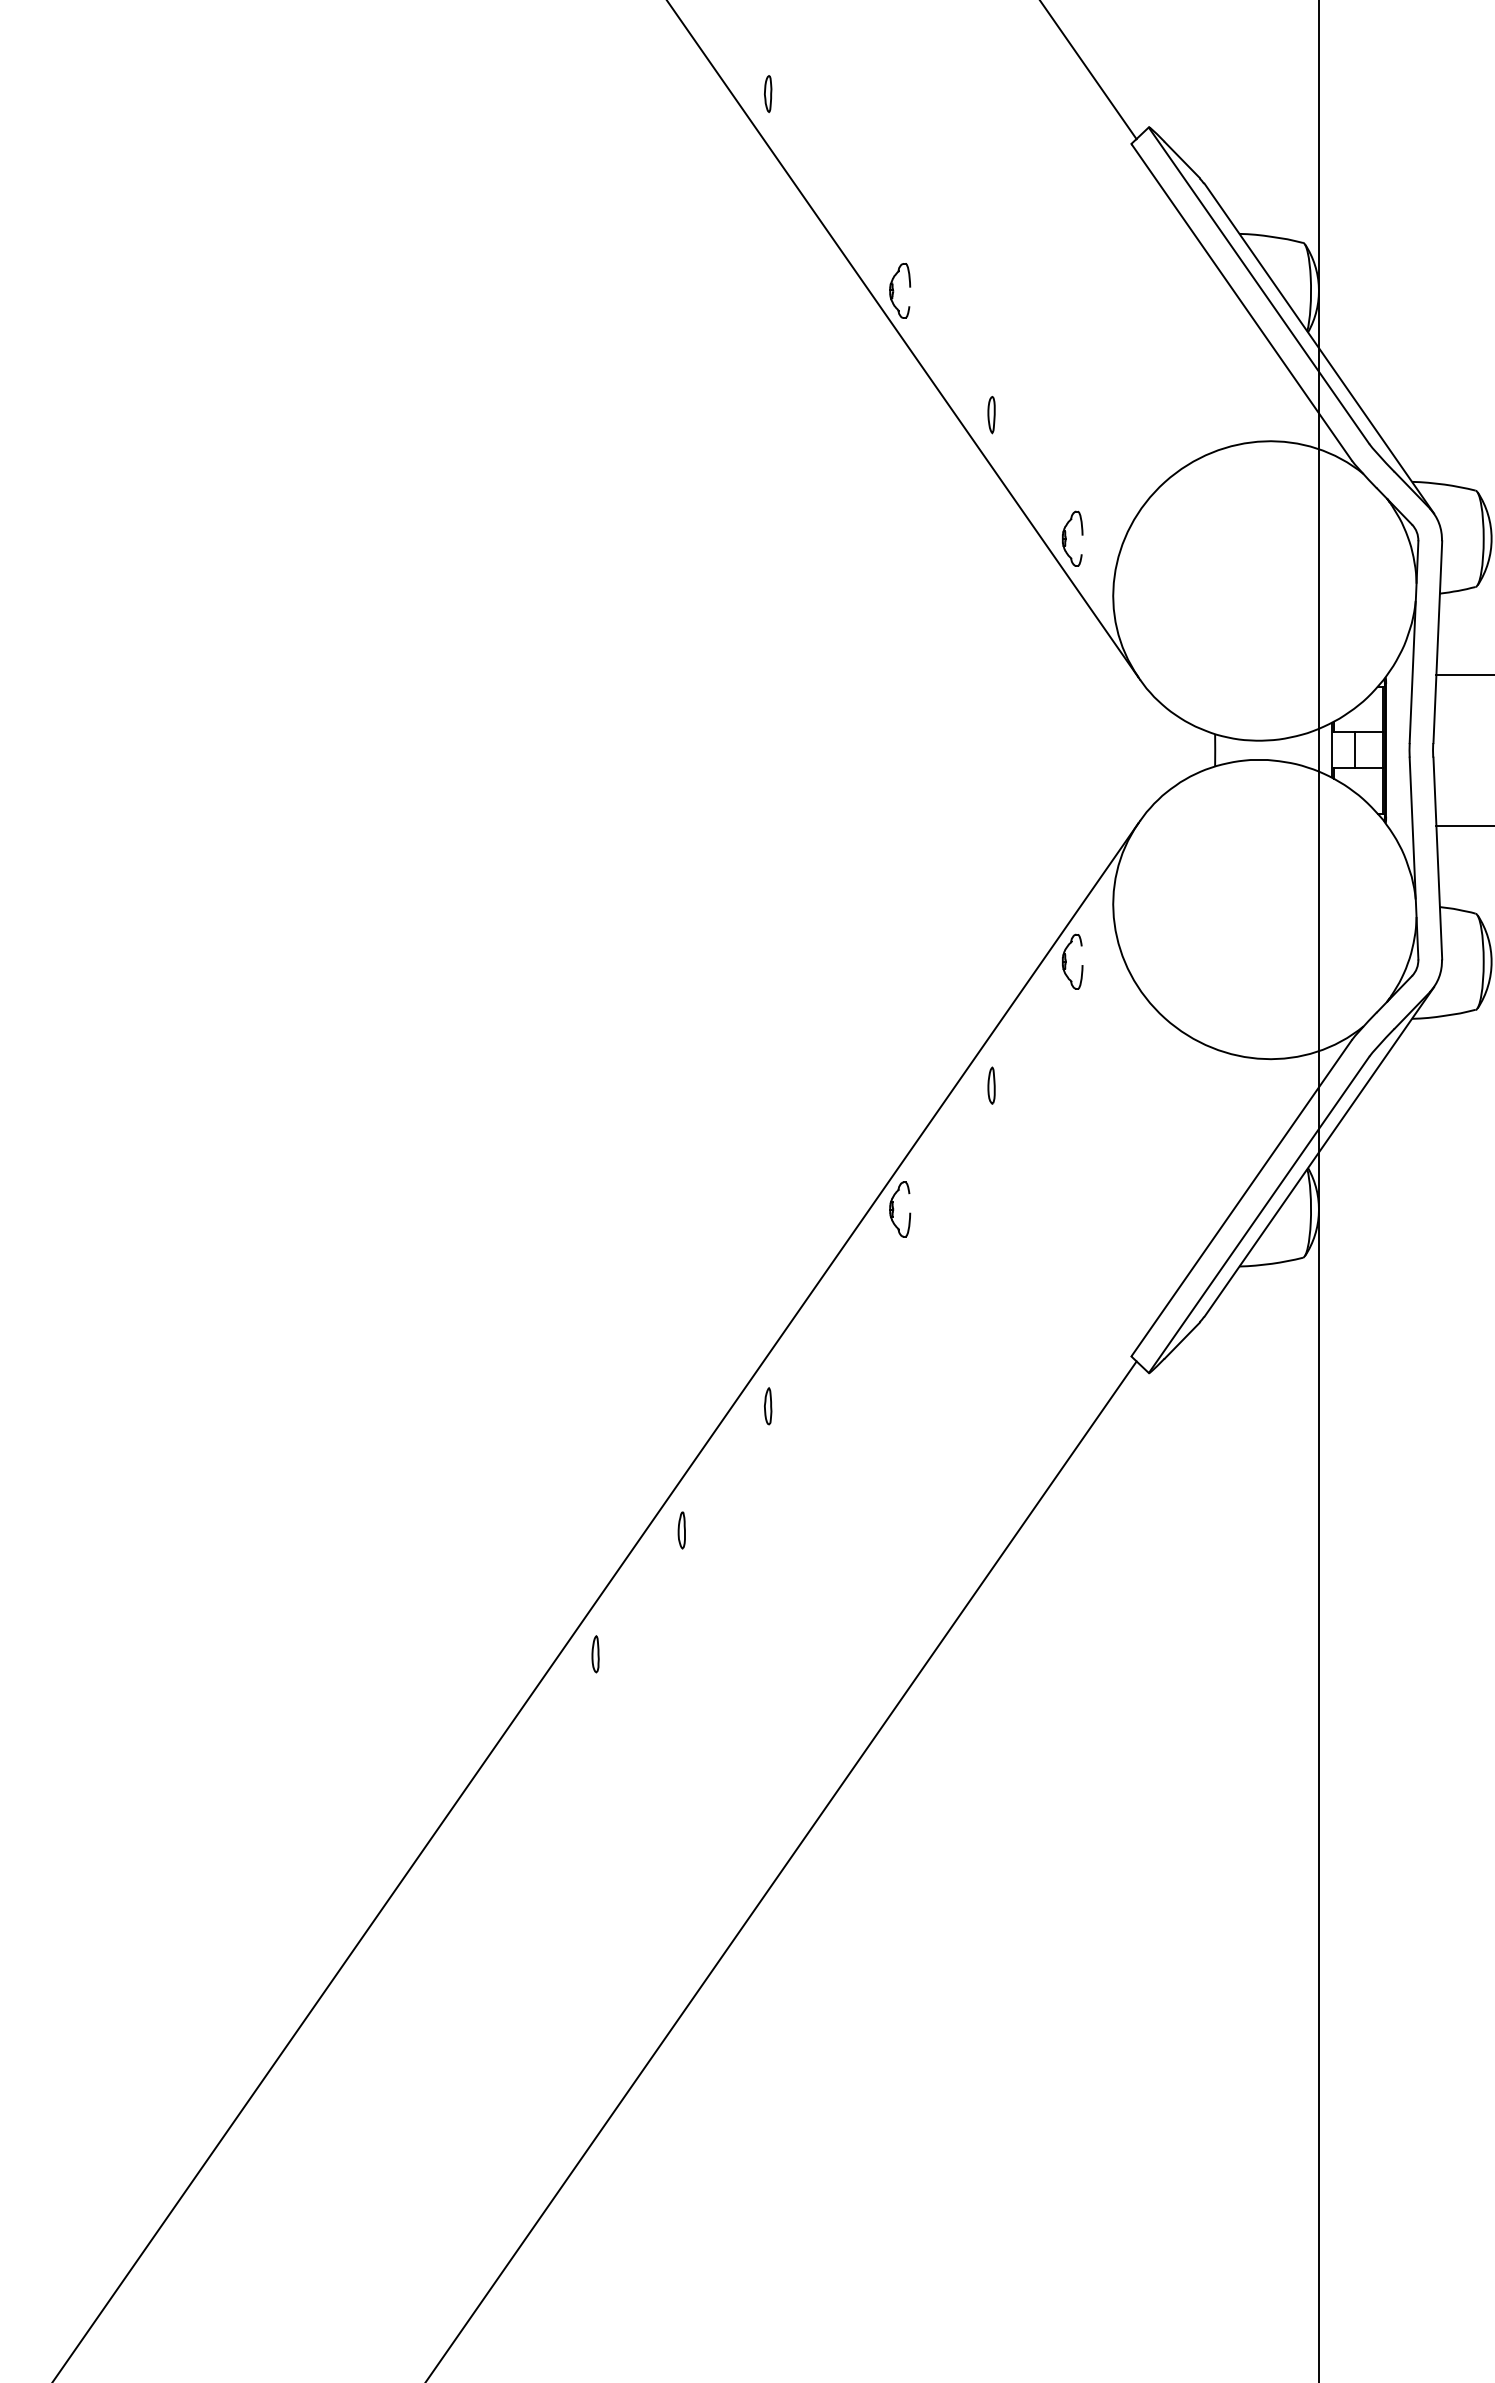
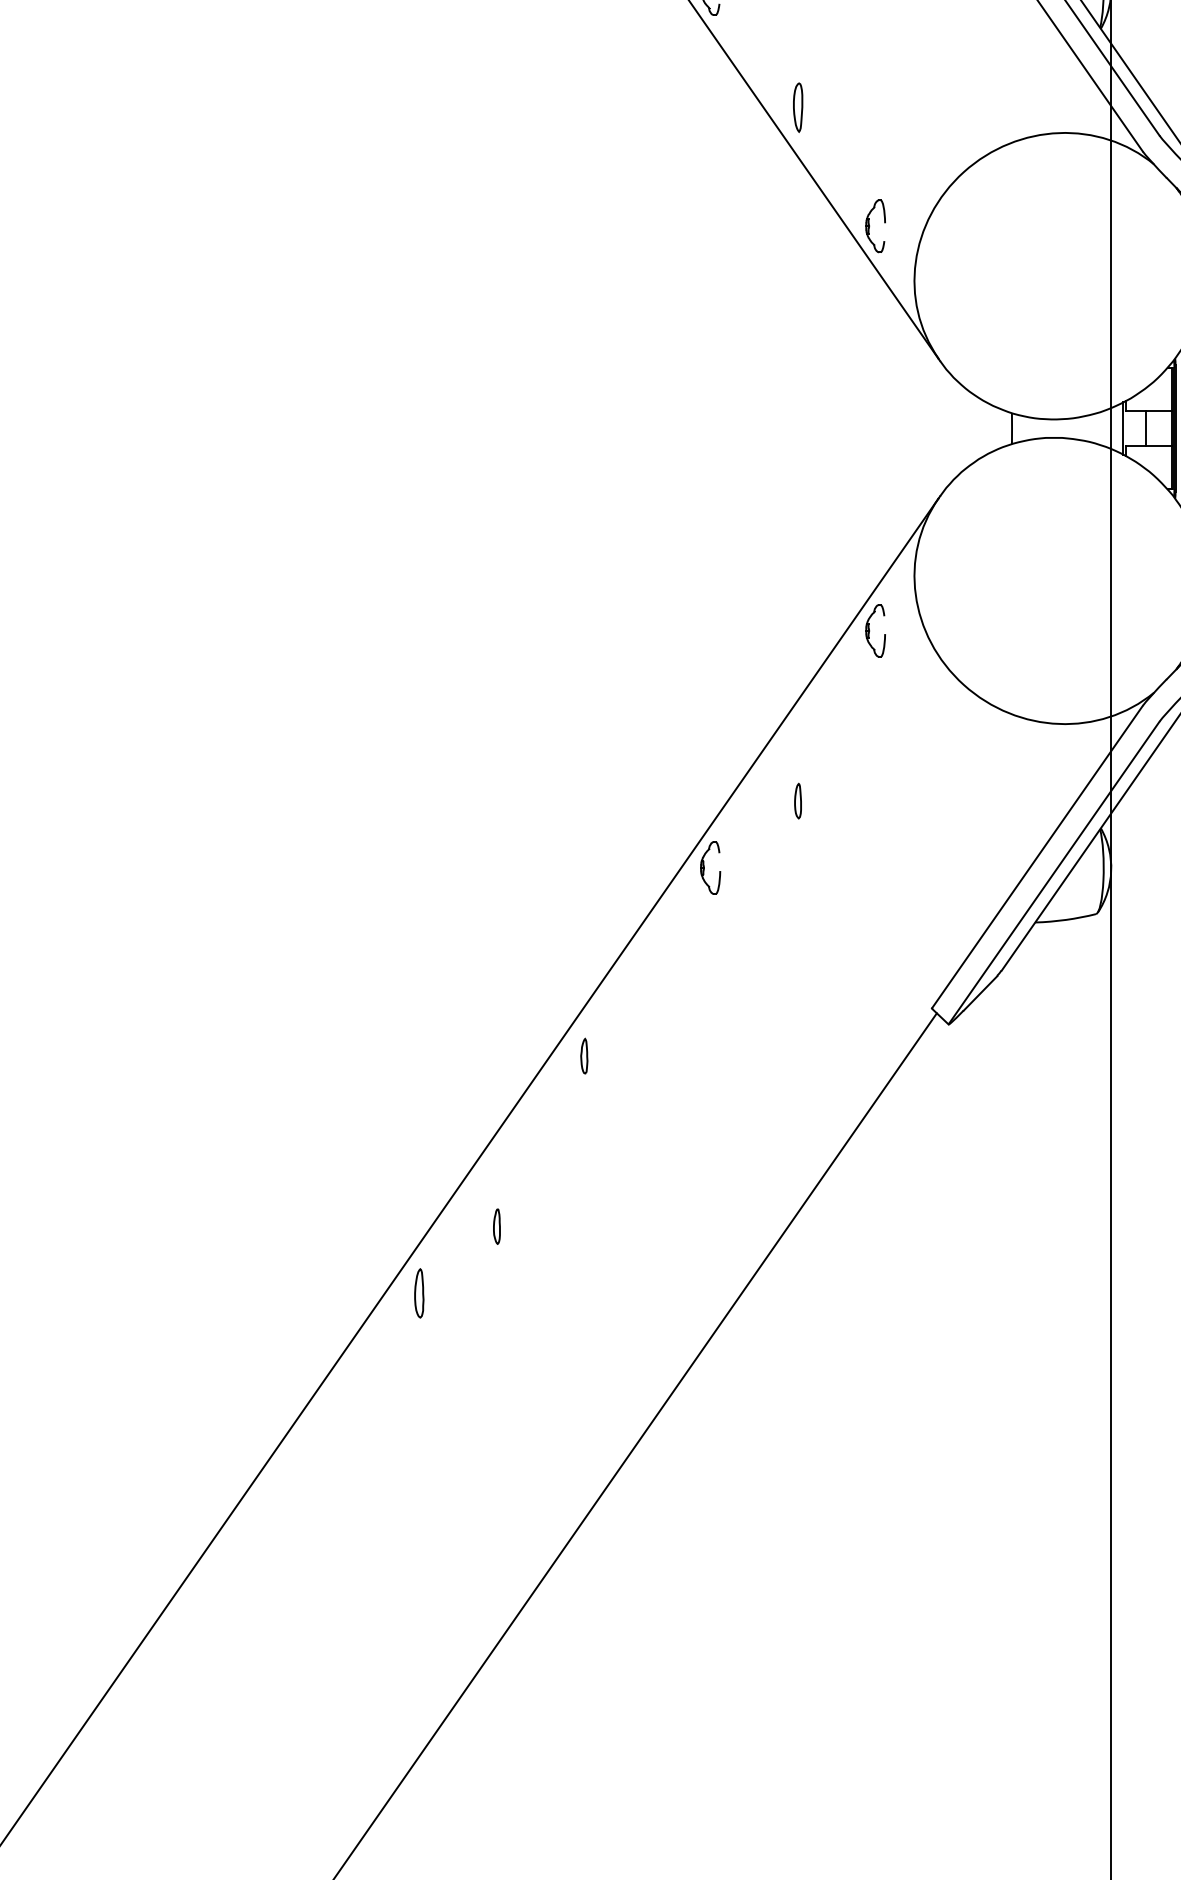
part: (991, 415) -> (798, 108), size x1.4
part: (991, 1085) -> (798, 800), moved
part: (681, 1530) -> (496, 1226), moved
part: (595, 1654) -> (419, 1293), size x1.4

